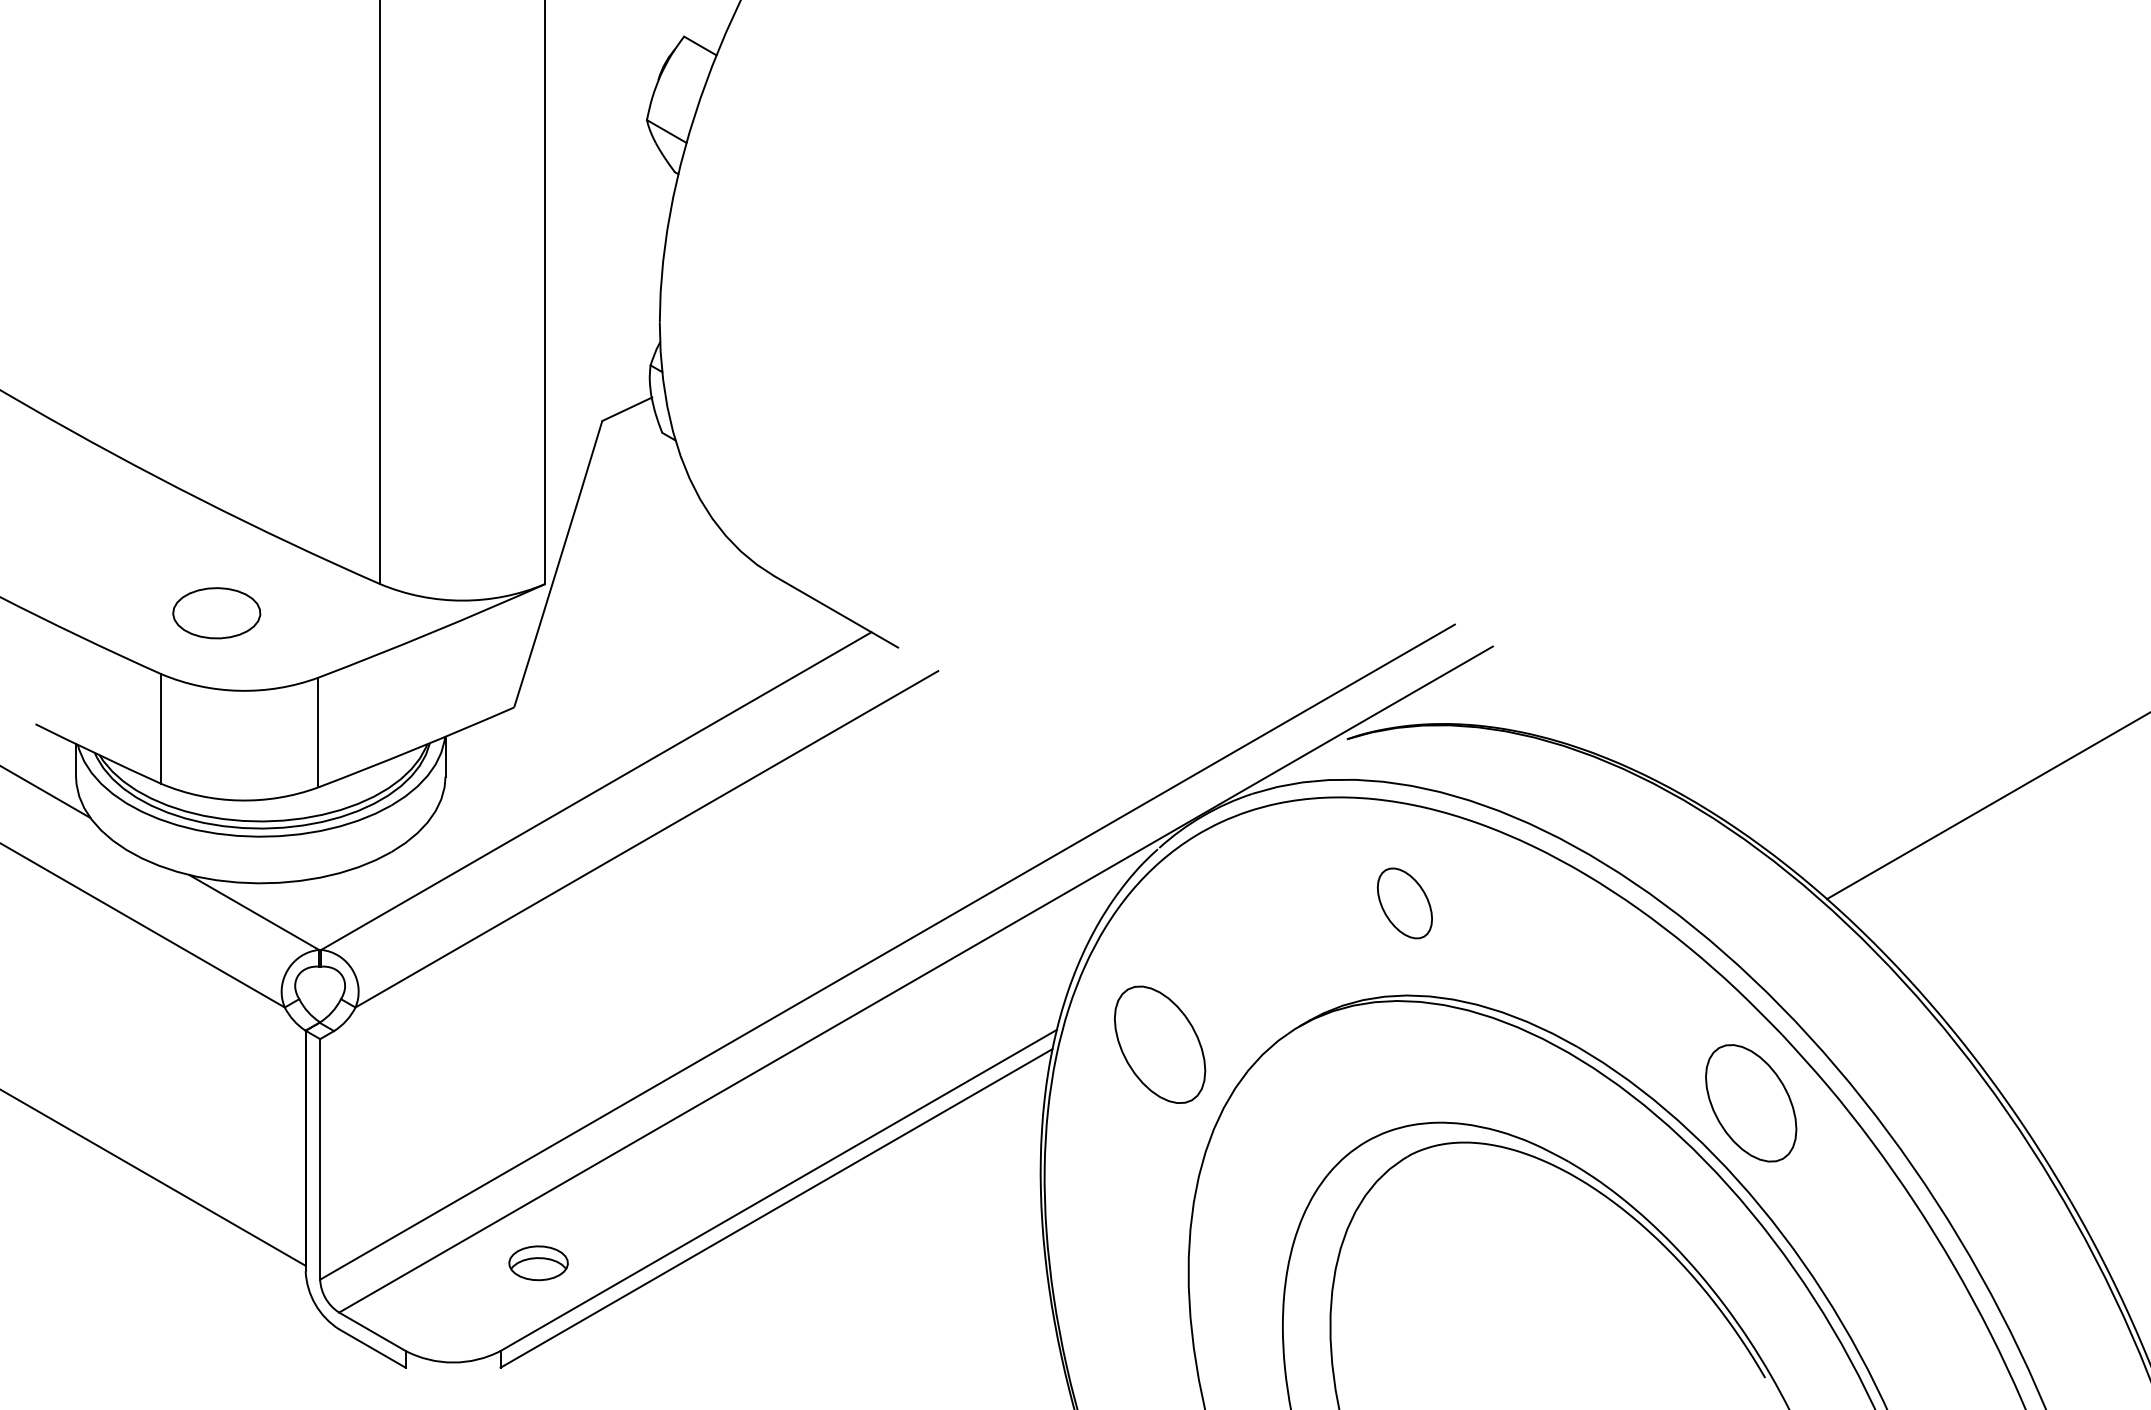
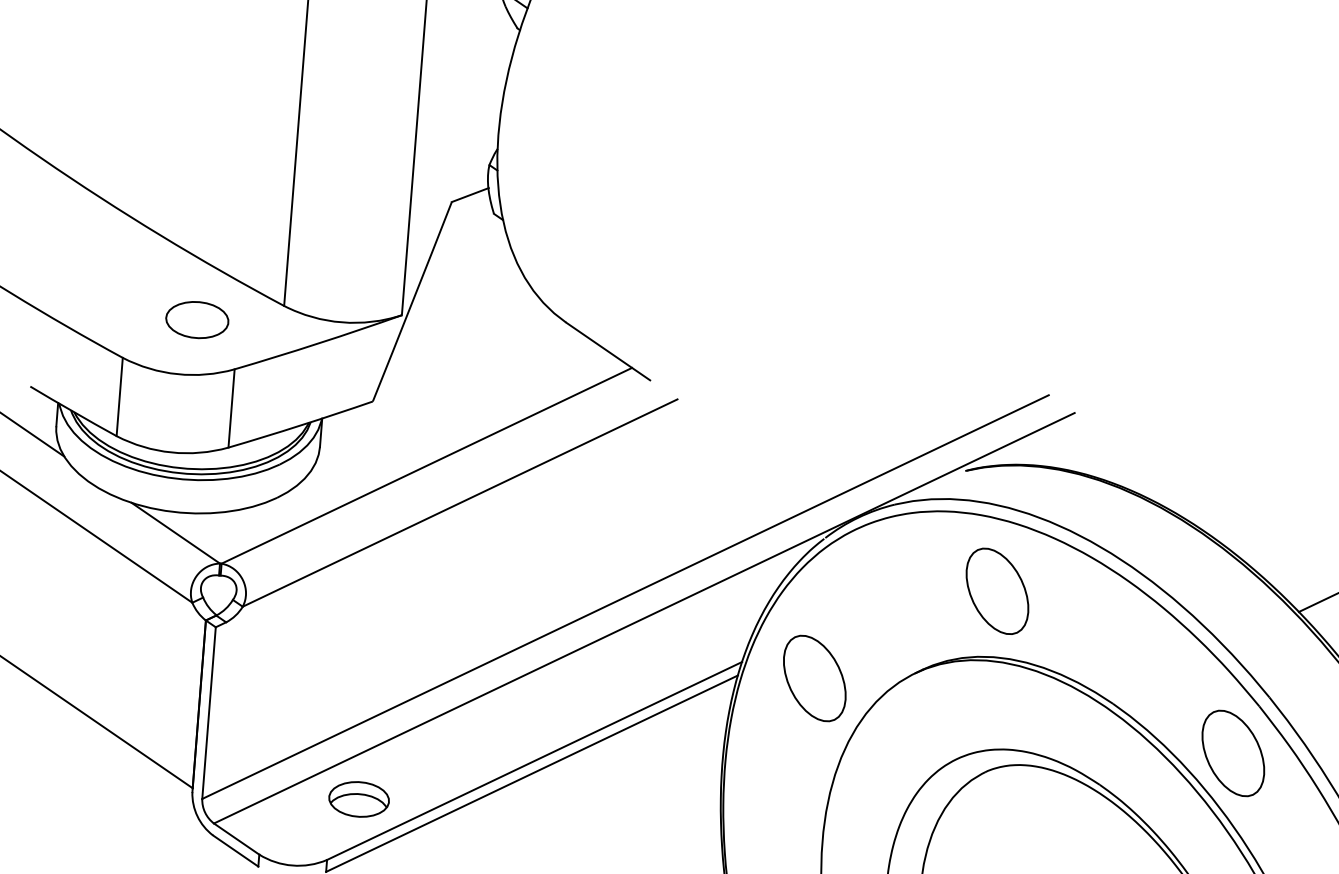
part: (216, 613) -> (197, 320), moved
part: (1404, 903) -> (997, 591), size x1.67
part: (538, 1263) -> (358, 799), size x1.43

